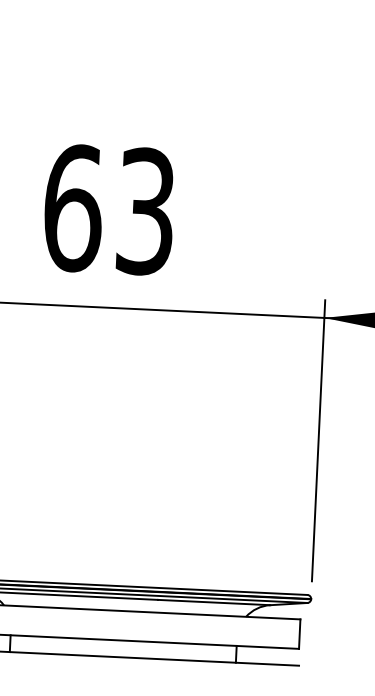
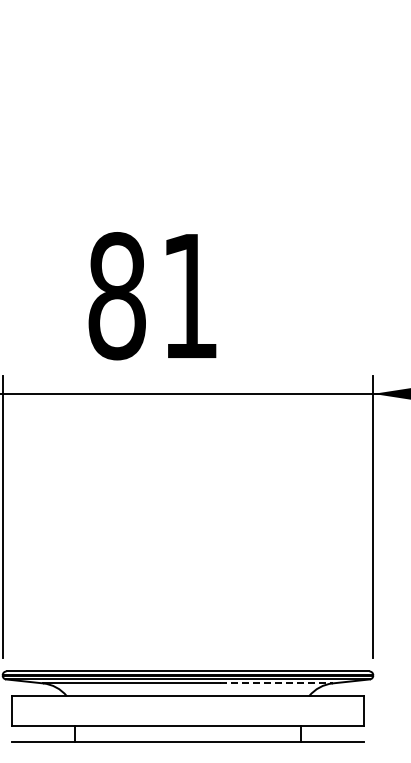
text: (108, 210) -> (152, 296), 63 -> 81
line: (215, 602) -> (277, 683), solid -> dashed

